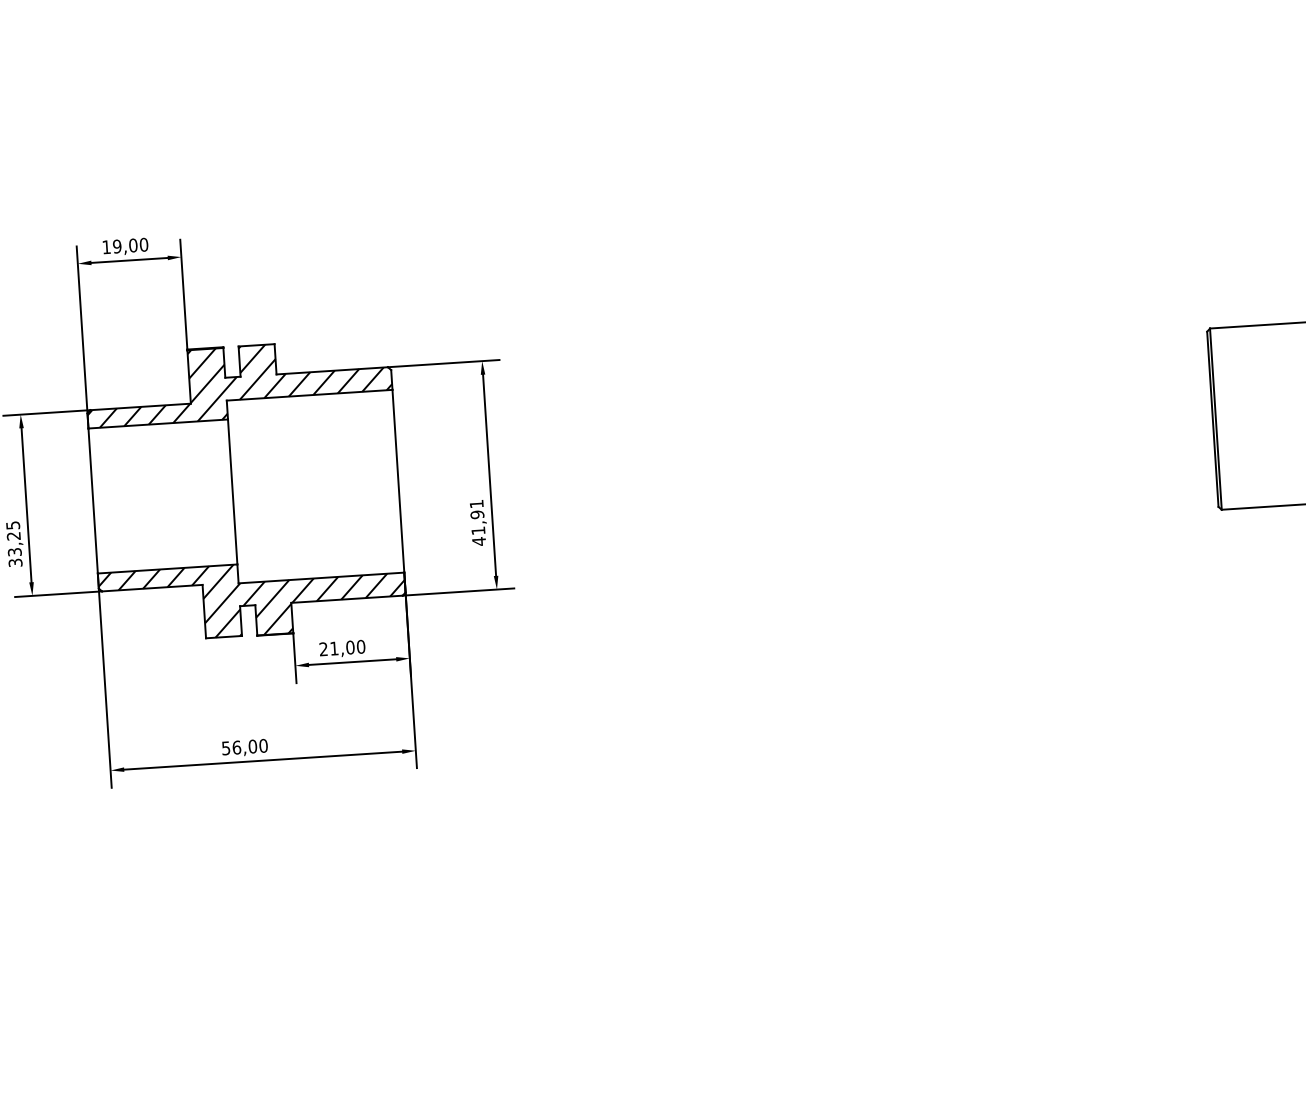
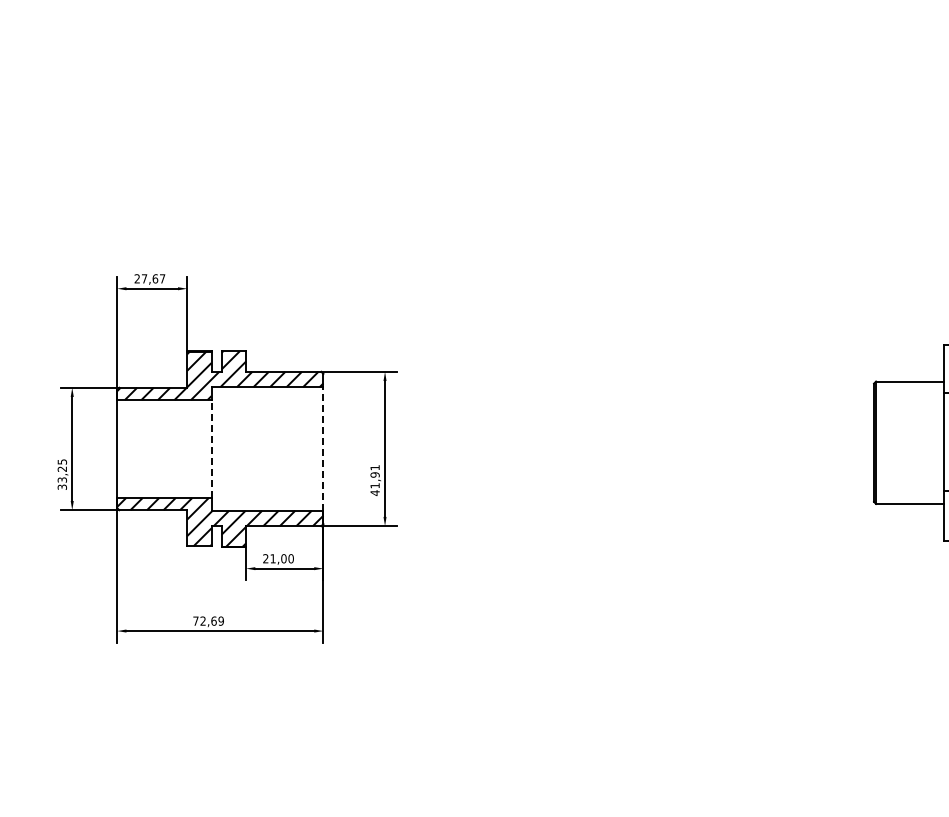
text: (124, 245) -> (149, 278), 19,00 -> 27,67
line: (398, 480) -> (323, 448), solid -> dashed
line: (232, 491) -> (211, 448), solid -> dashed
text: (244, 746) -> (208, 620), 56,00 -> 72,69

